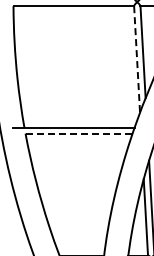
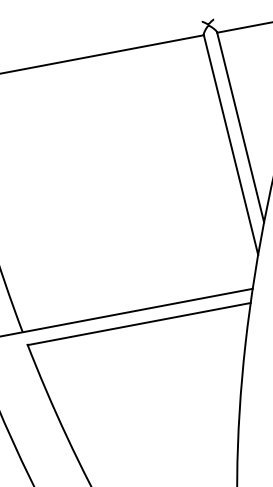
line: (137, 59) -> (231, 144), dashed -> solid
line: (78, 134) -> (138, 324), dashed -> solid

